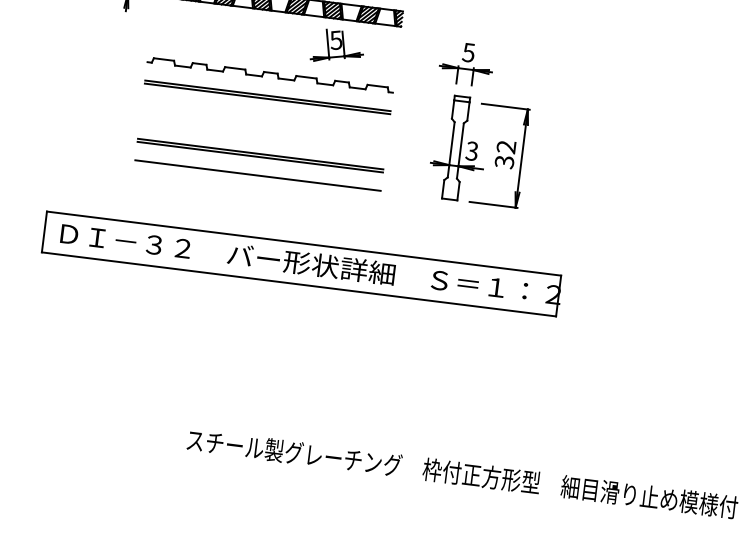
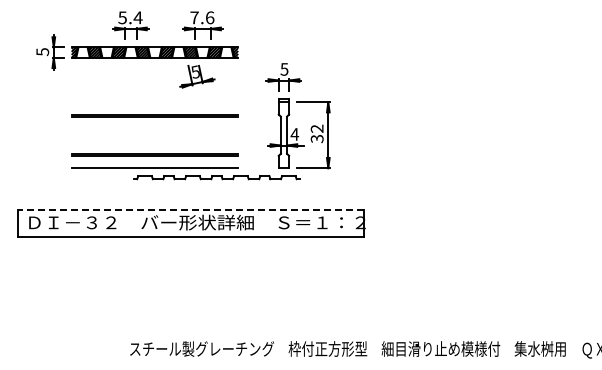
part: (269, 74) -> (216, 177), moved
text: (471, 151) -> (294, 134), 3 -> 4
line: (303, 243) -> (190, 209), solid -> dashed

